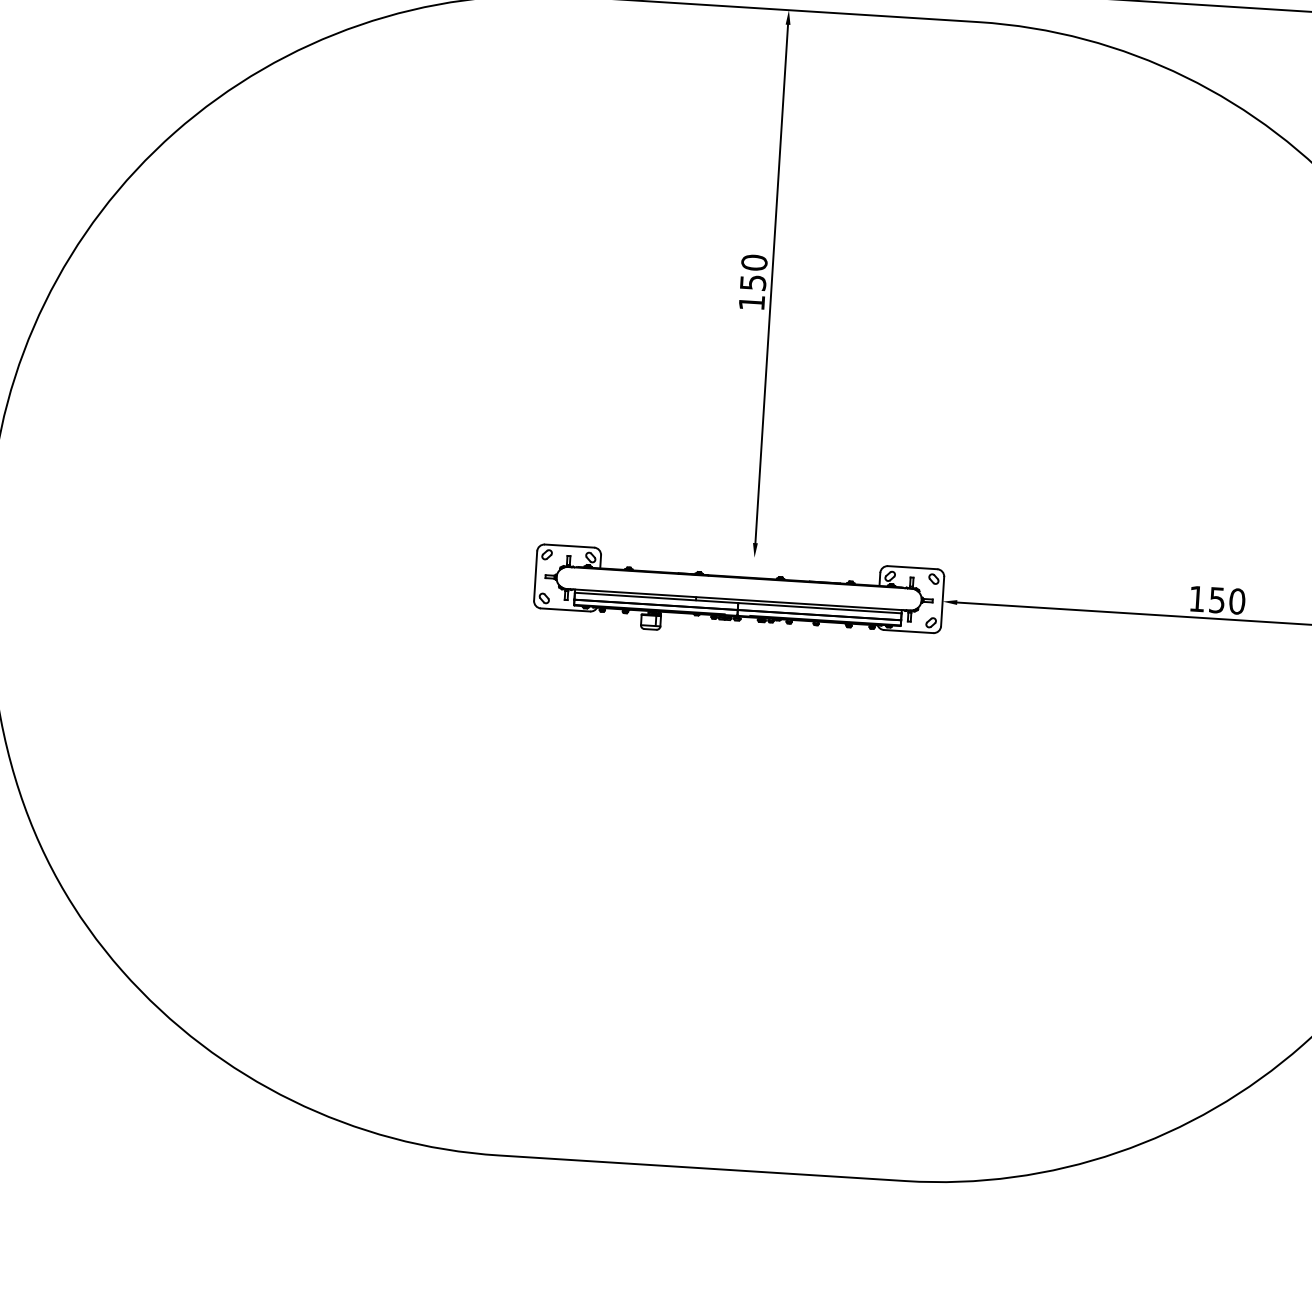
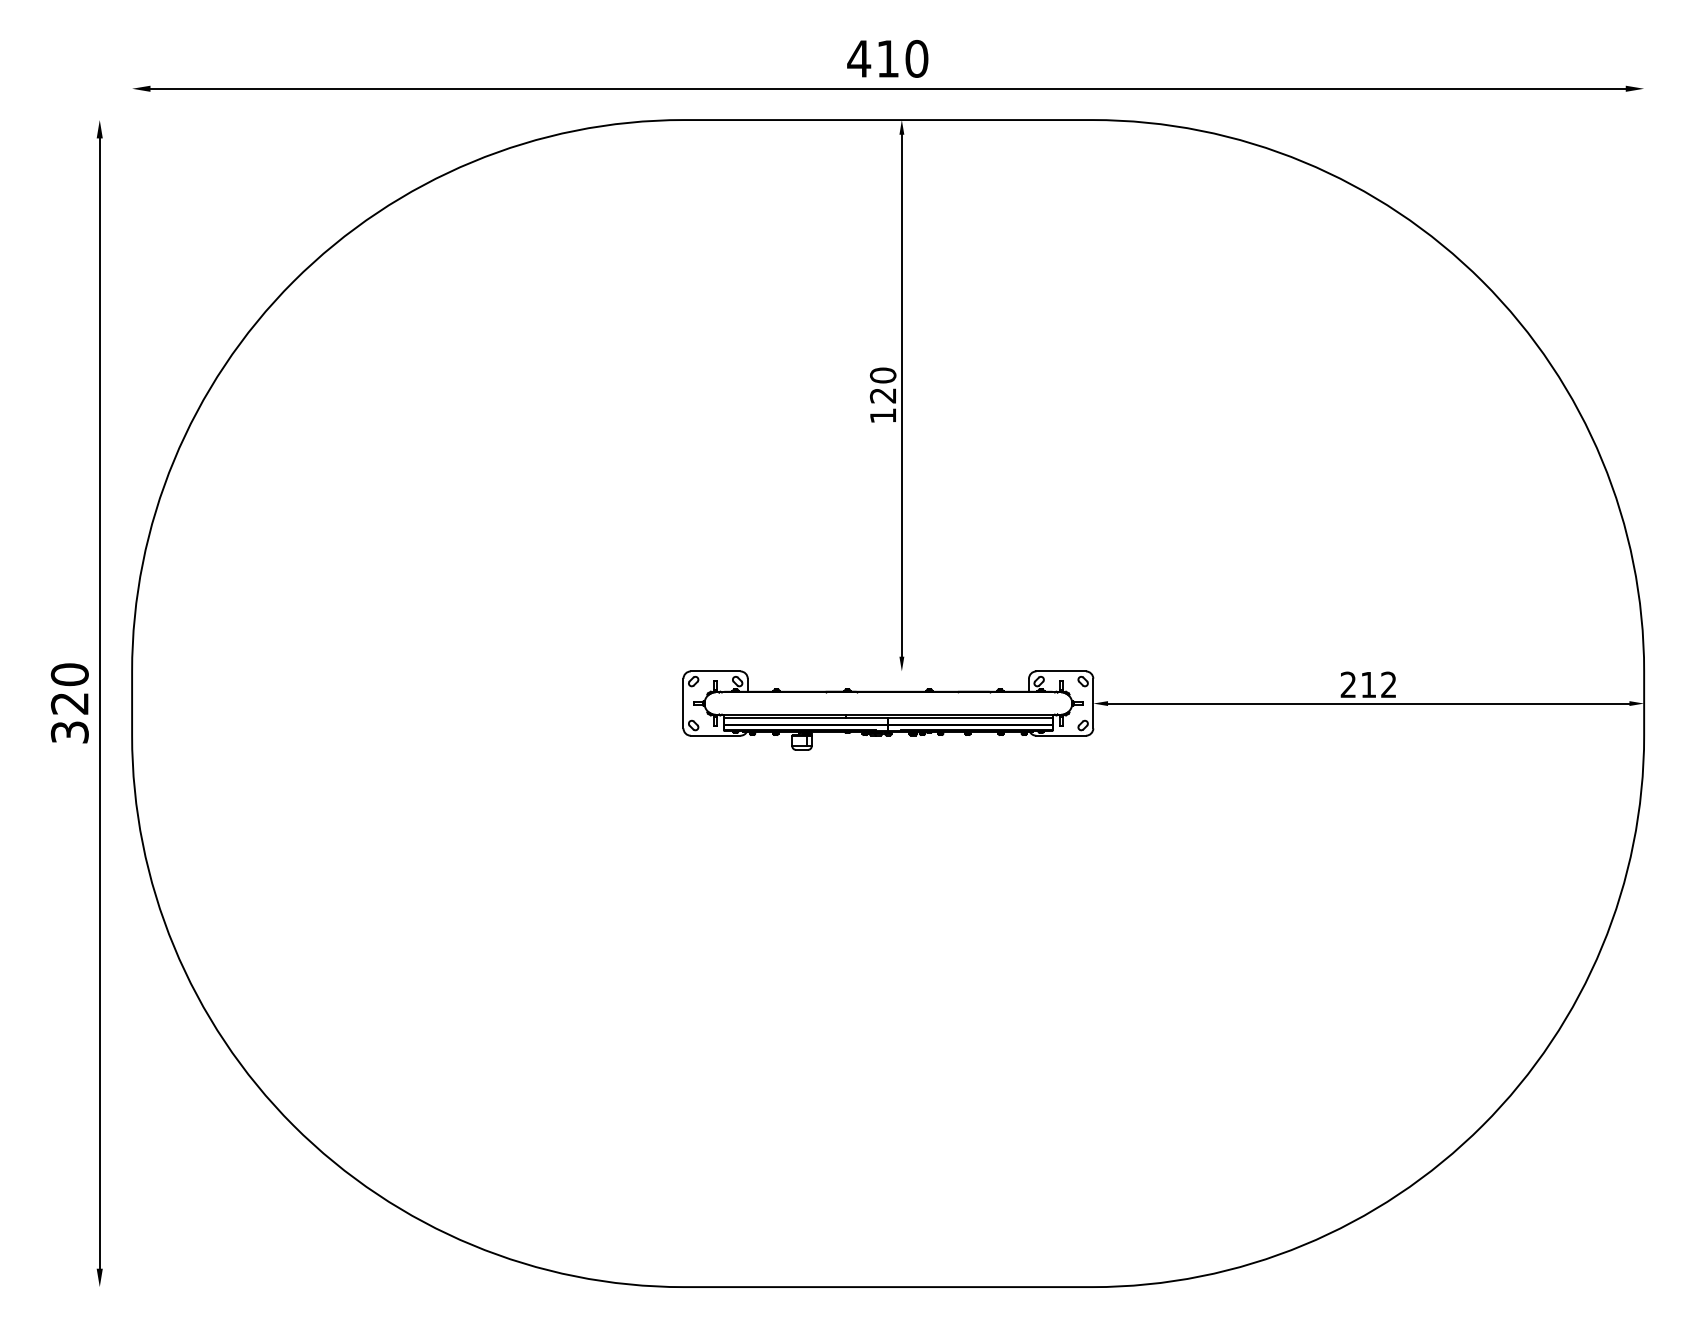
text: (752, 282) -> (882, 395), 150 -> 120
text: (1217, 599) -> (1368, 684), 150 -> 212

